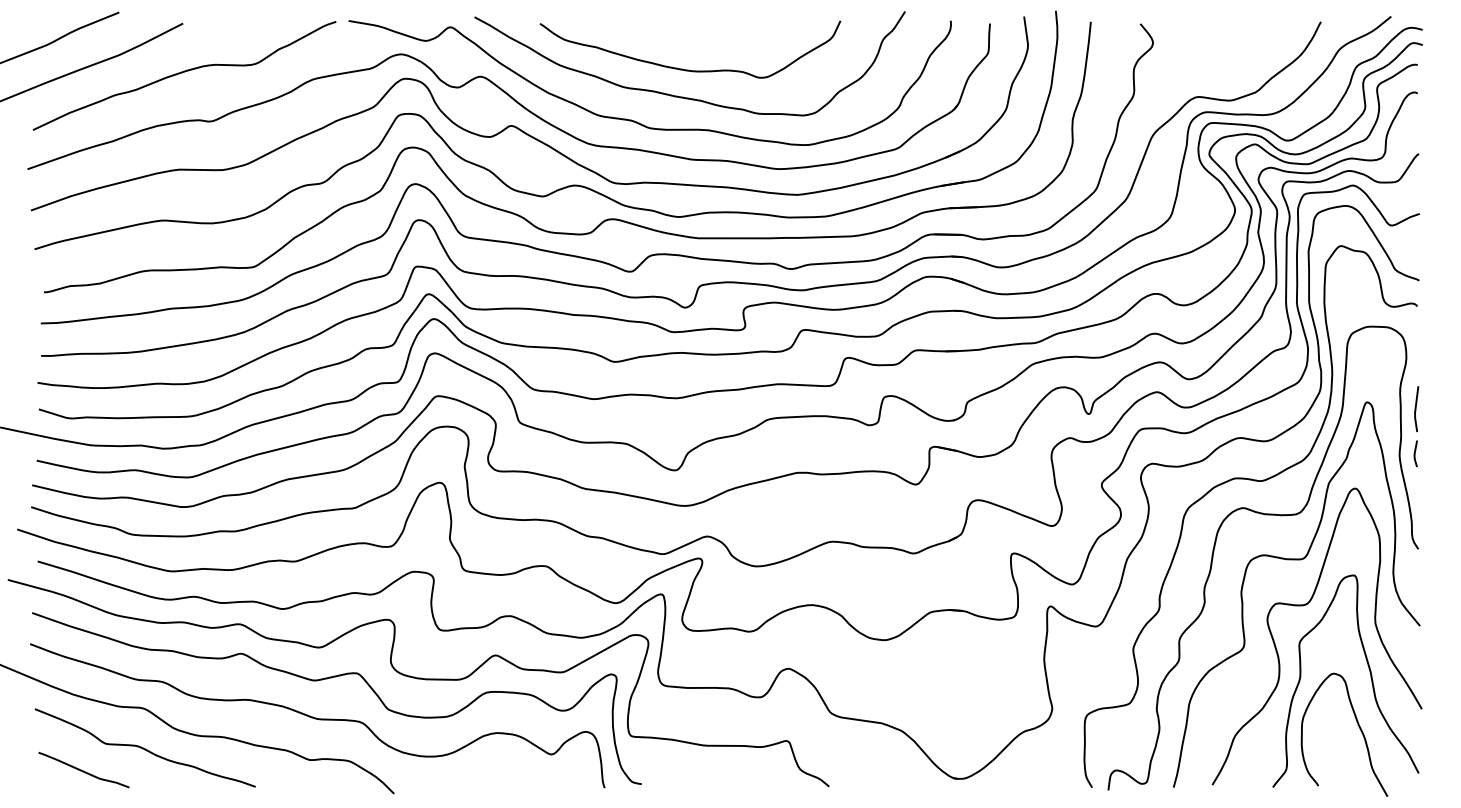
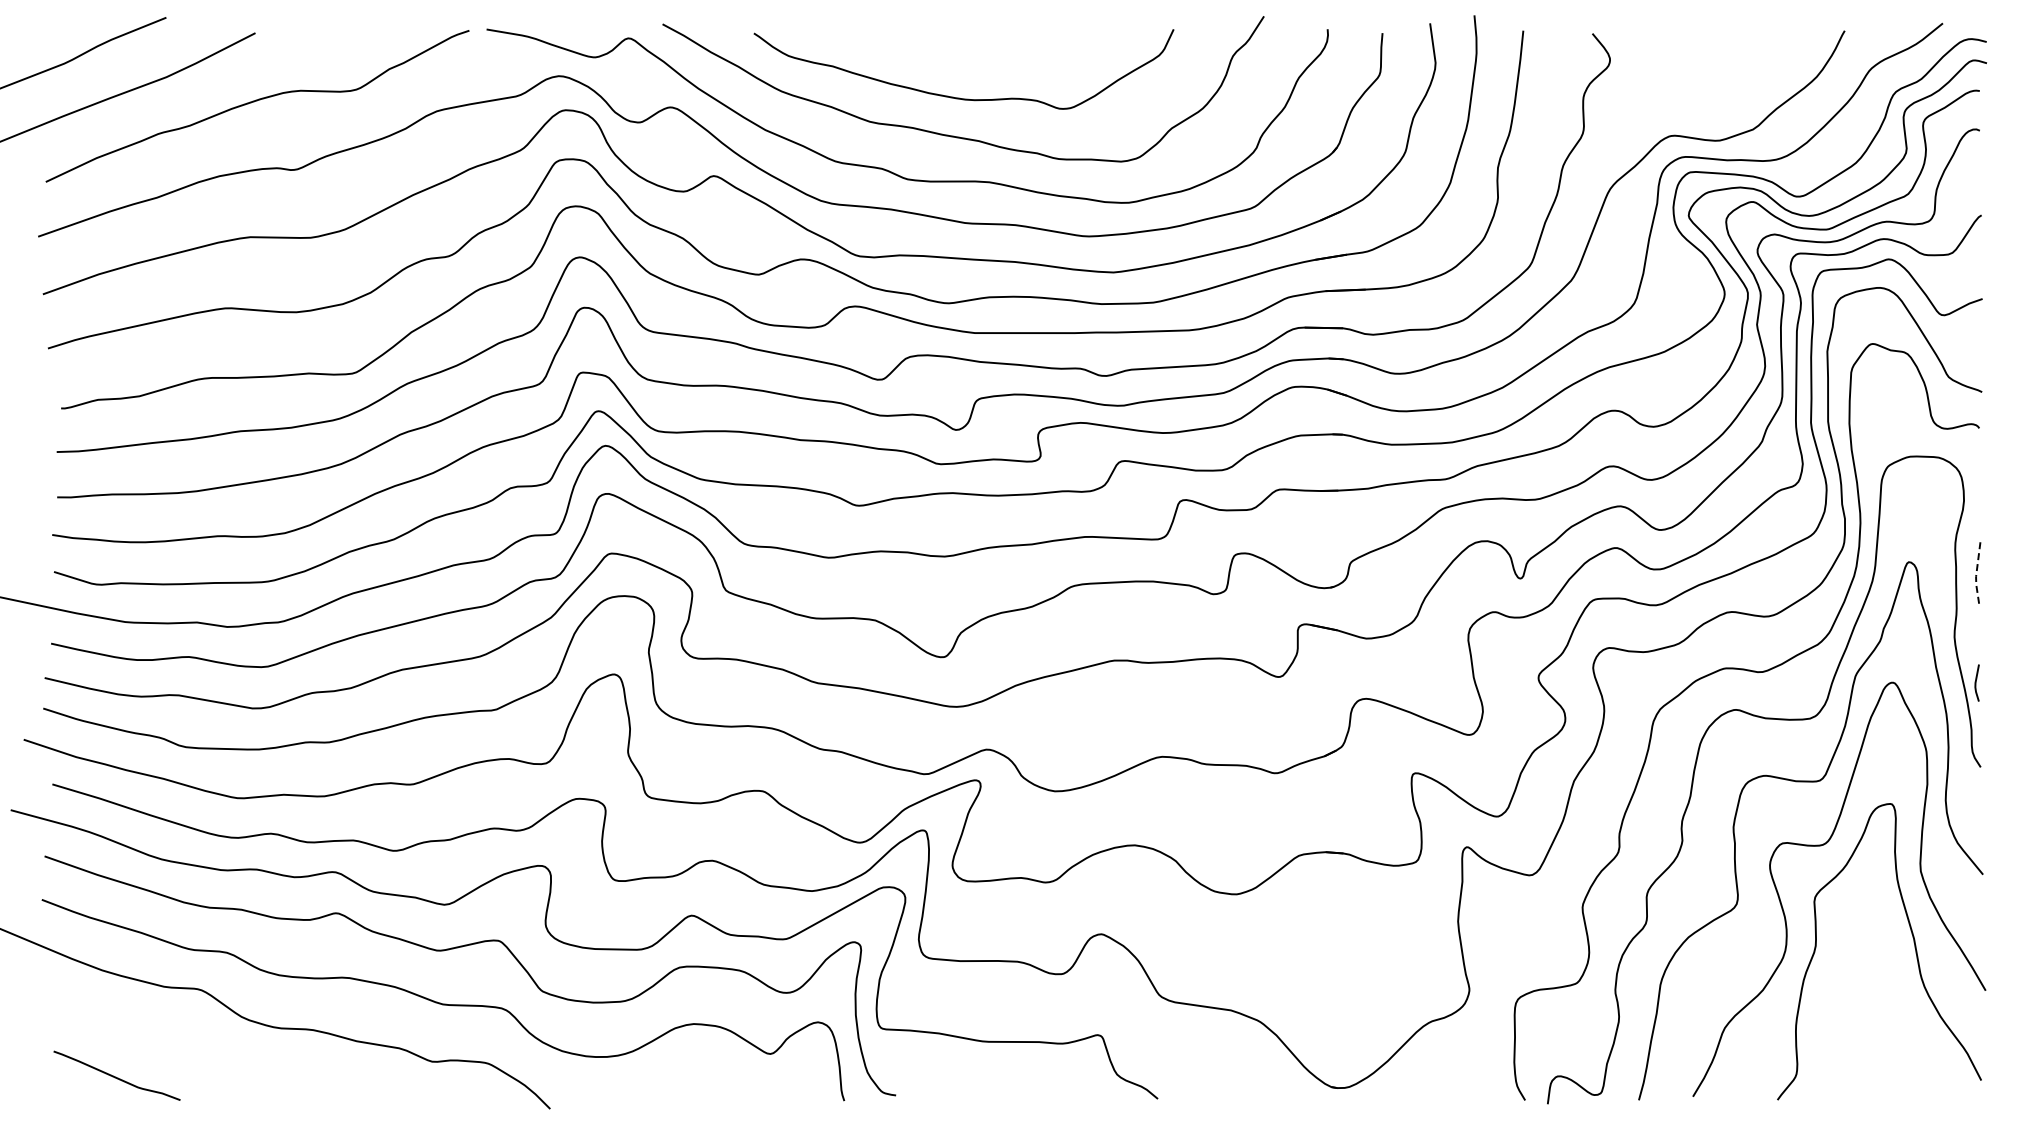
line: (1415, 409) -> (1976, 572), solid -> dashed
line: (1415, 453) -> (1976, 682), moved
curve: (1358, 726) -> (1897, 1015), removed
curve: (145, 748) -> (202, 1045), removed

